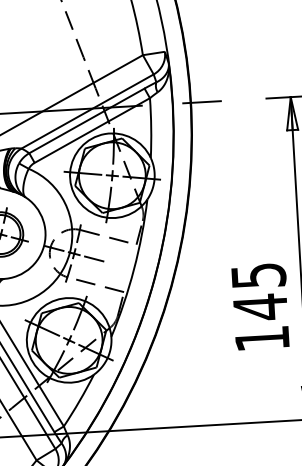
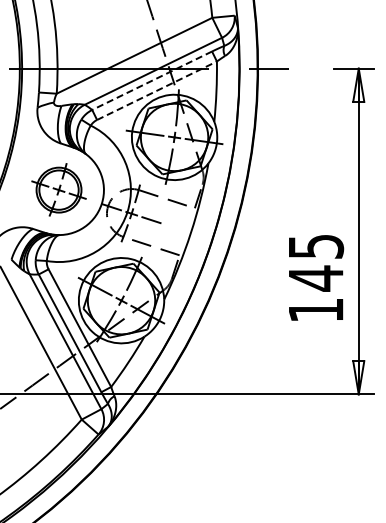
line: (87, 120) -> (152, 80), solid -> dashed
line: (92, 130) -> (157, 90), solid -> dashed

